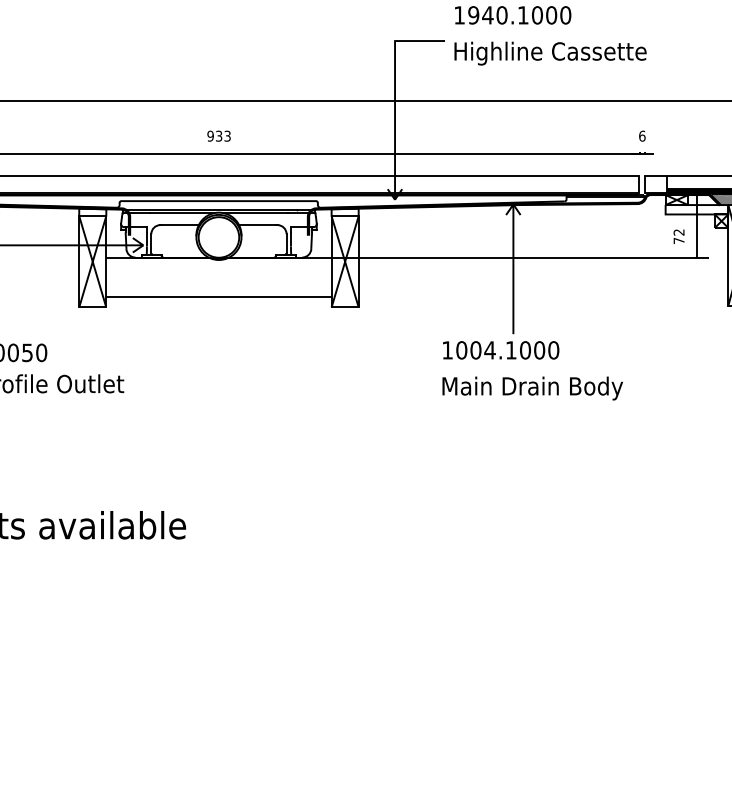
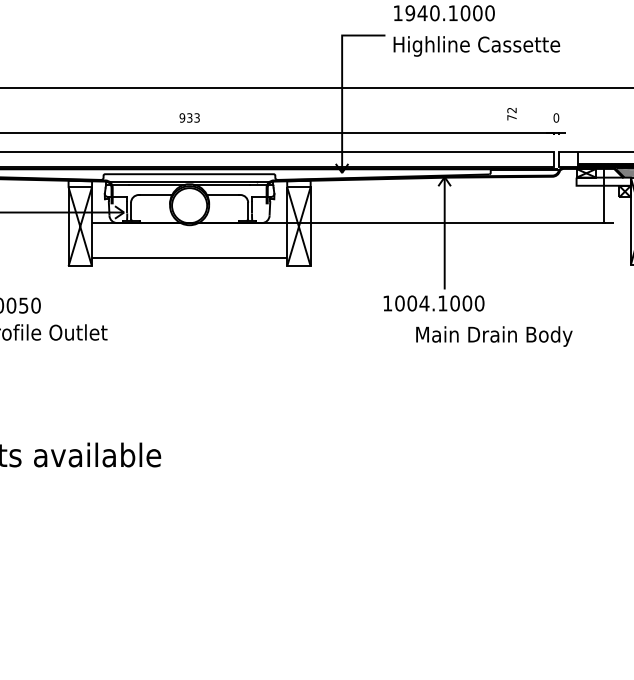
text: (642, 135) -> (556, 117), 6 -> 0
text: (678, 236) -> (511, 113), moved
text: (532, 388) -> (494, 336), moved

